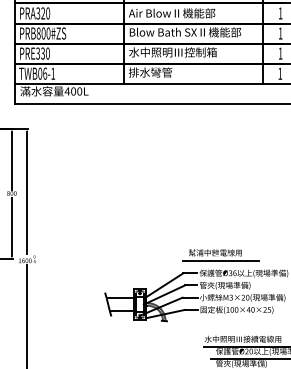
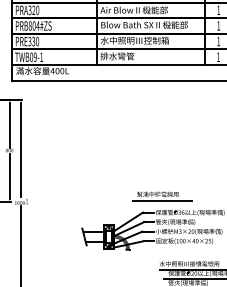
text: (48, 33) -> (37, 25), PRB800#ZS -> PRB804#ZS
text: (45, 73) -> (35, 57), TWB06-1 -> TWB09-1
part: (220, 255) -> (161, 196), moved

